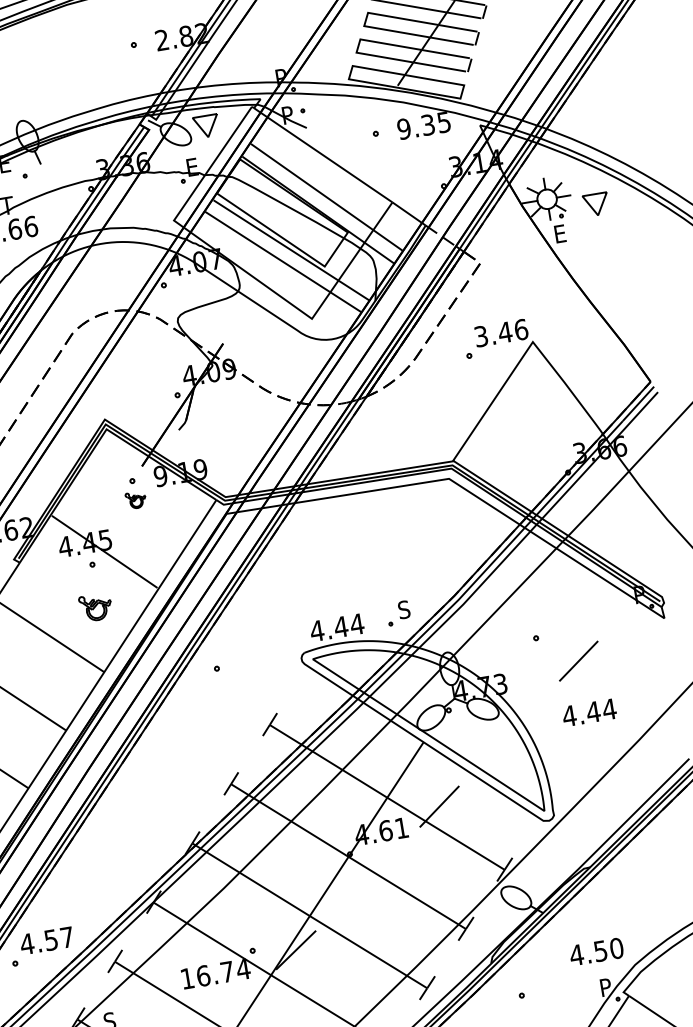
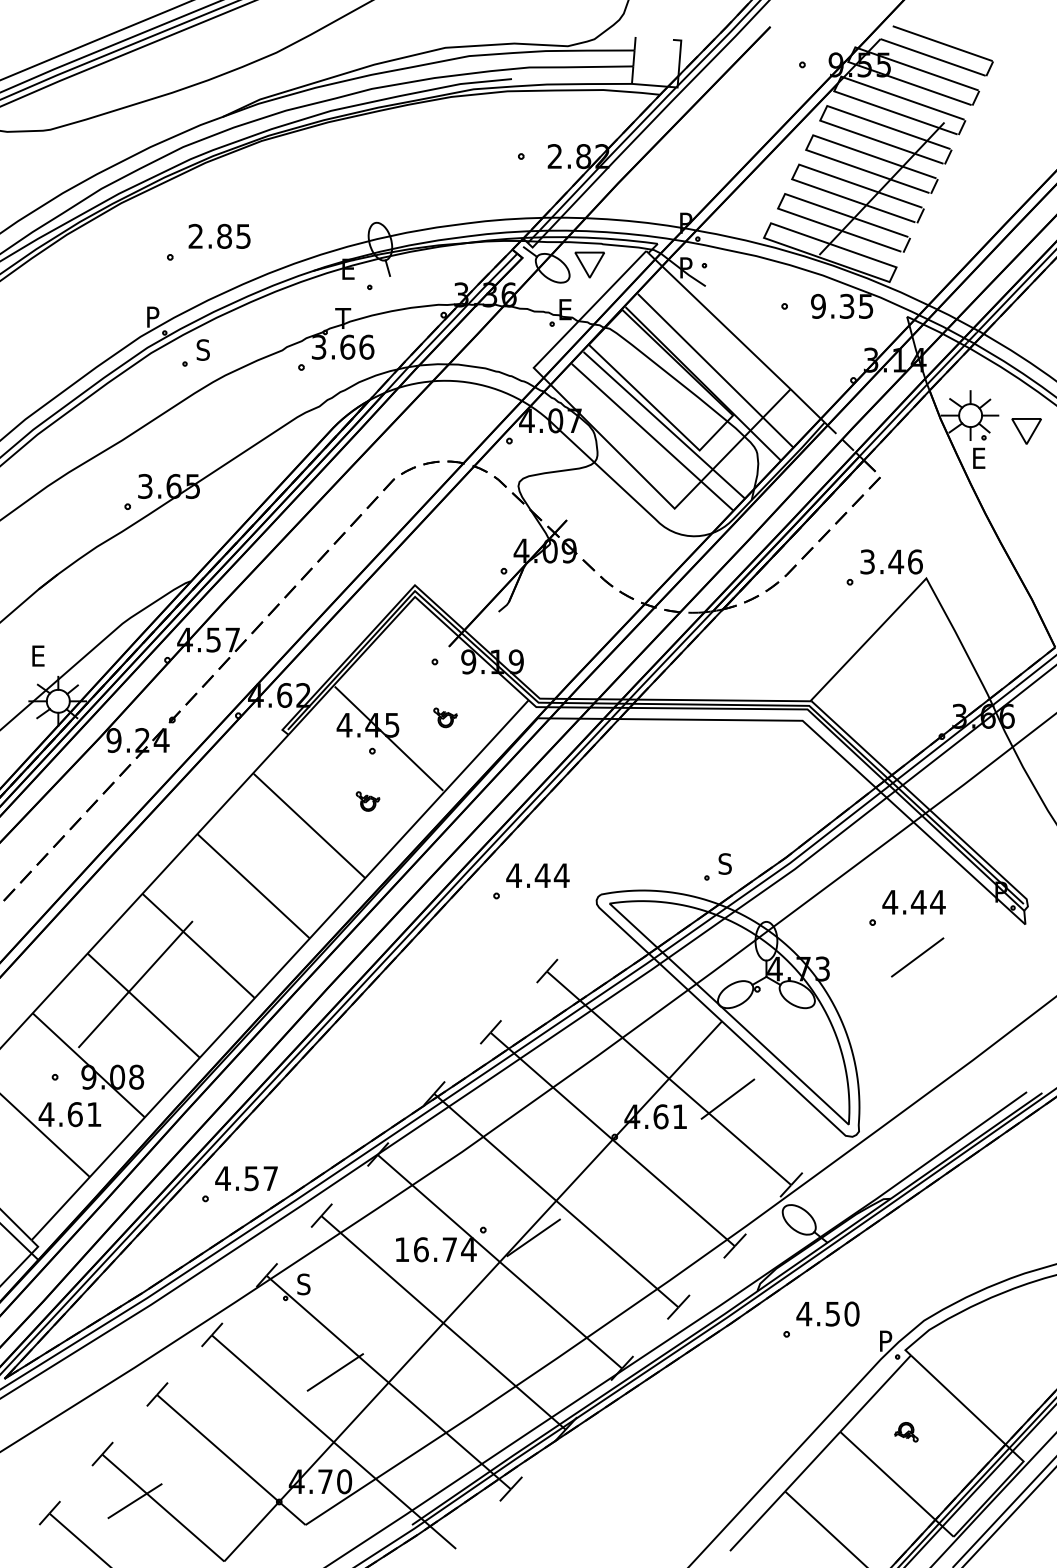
part: (136, 499) -> (445, 717), moved
part: (95, 607) -> (367, 801), size x0.62
text: (336, 627) -> (537, 875), moved
text: (589, 712) -> (913, 902), moved
text: (596, 951) -> (827, 1313), moved

